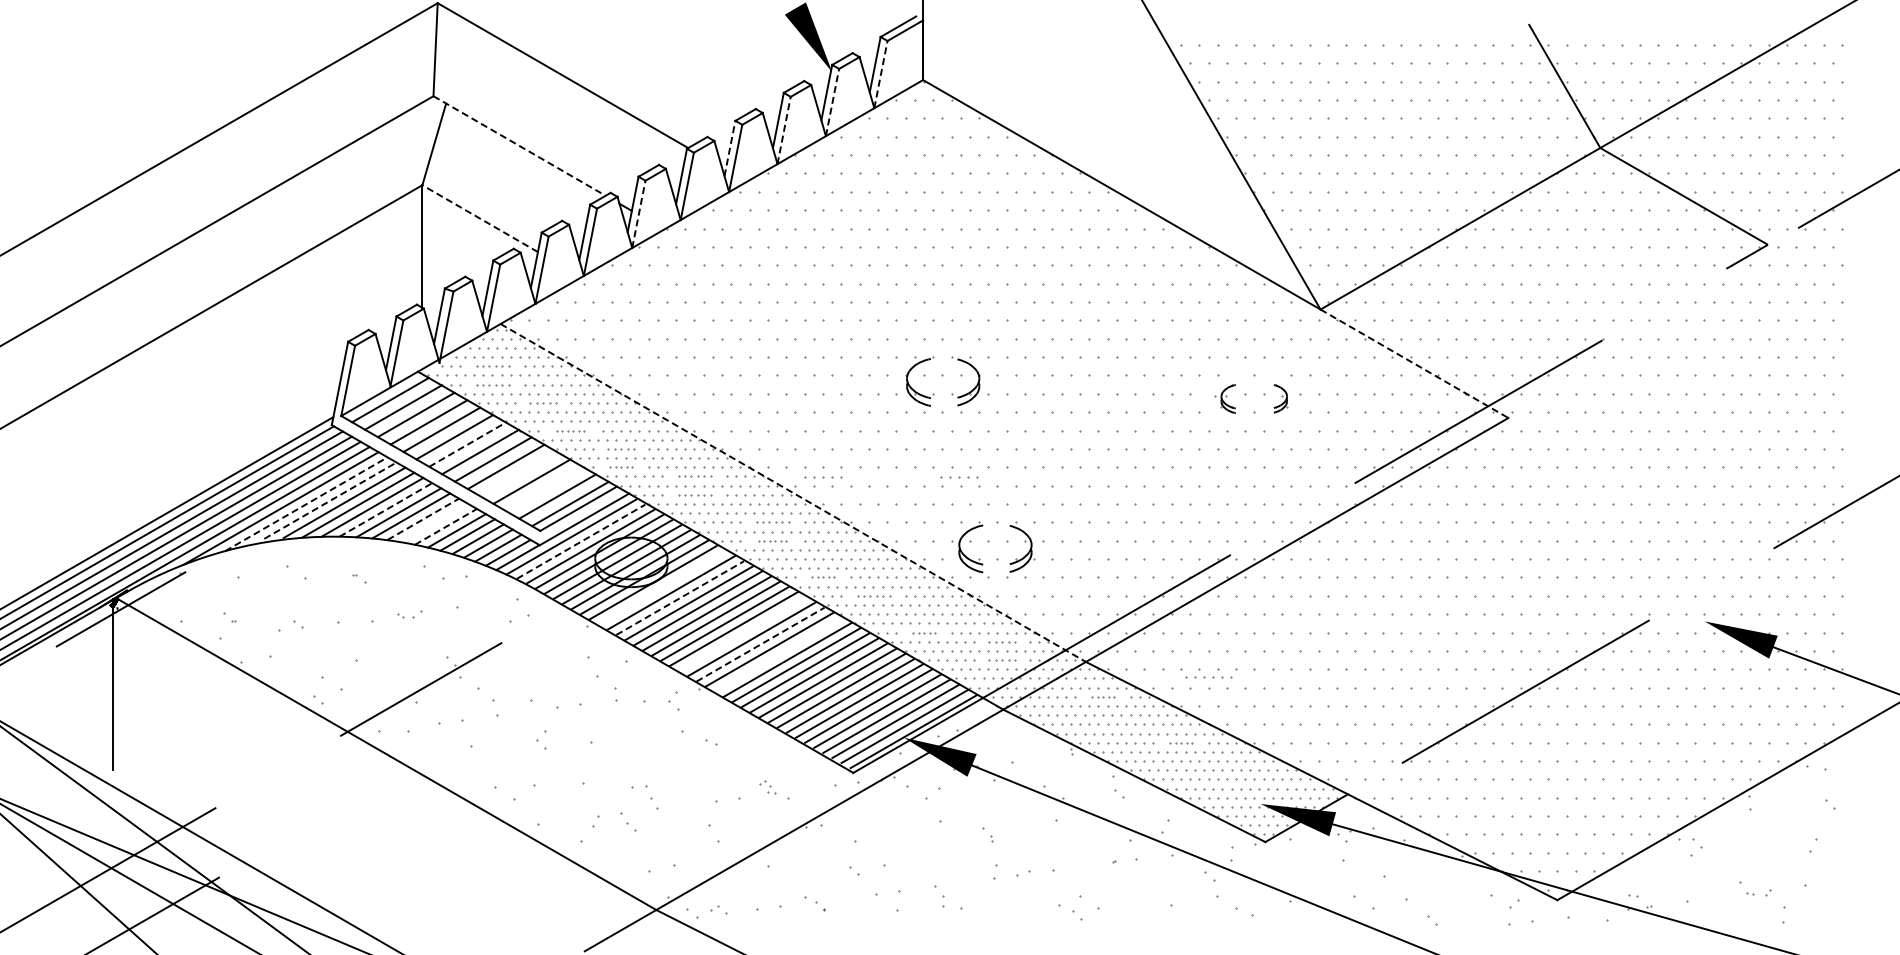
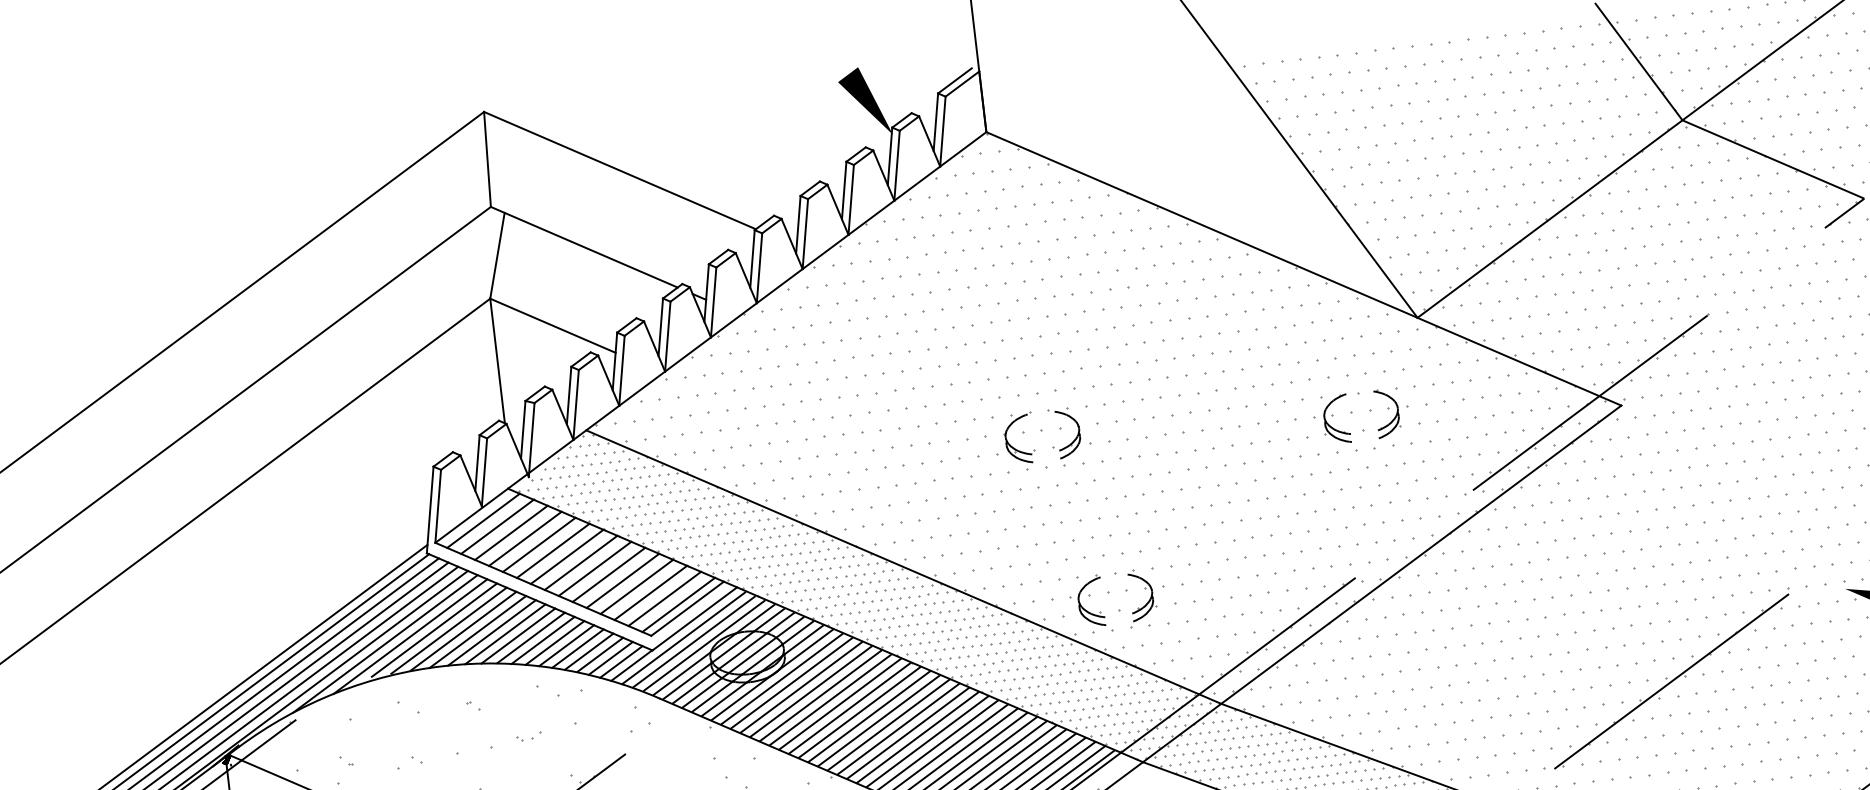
line: (881, 74) -> (943, 131), dashed -> solid
line: (832, 102) -> (897, 165), dashed -> solid
line: (784, 130) -> (851, 199), dashed -> solid
line: (520, 146) -> (585, 247), dashed -> solid
line: (730, 148) -> (798, 224), dashed -> solid
line: (638, 213) -> (713, 301), dashed -> solid
line: (480, 218) -> (553, 325), dashed -> solid
line: (1414, 364) -> (1519, 362), dashed -> solid
part: (492, 366) -> (583, 474), size x1.43
part: (492, 385) -> (585, 493), size x1.43
part: (1225, 398) -> (1331, 419), size x1.67
part: (1280, 398) -> (1387, 412), size x1.67
part: (543, 403) -> (639, 506), size x1.43
part: (570, 431) -> (670, 531), size x1.67
line: (468, 444) -> (568, 556), dashed -> solid
part: (621, 449) -> (724, 543), size x1.43
part: (621, 467) -> (726, 561), size x1.67
line: (518, 474) -> (622, 581), added
part: (694, 476) -> (801, 562), size x1.43
part: (823, 477) -> (932, 547), removed
part: (959, 477) -> (1070, 531), removed
line: (544, 489) -> (650, 593), added
line: (793, 492) -> (903, 566), dashed -> solid
part: (694, 495) -> (803, 581), size x1.43
line: (330, 500) -> (434, 629), dashed -> solid
line: (306, 504) -> (410, 636), dashed -> solid
line: (385, 509) -> (491, 632), dashed -> solid
line: (423, 519) -> (531, 638), dashed -> solid
line: (434, 522) -> (542, 639), added
part: (772, 522) -> (886, 599), size x1.43
line: (445, 526) -> (554, 642), dashed -> solid
line: (581, 541) -> (694, 641), dashed -> solid
part: (772, 541) -> (888, 618), size x1.67
part: (823, 577) -> (944, 649), size x1.67
line: (662, 587) -> (782, 678), added
part: (873, 596) -> (997, 662), size x1.43
line: (680, 598) -> (801, 687), dashed -> solid
part: (924, 633) -> (1053, 694), size x1.67
line: (742, 634) -> (869, 716), added
part: (1002, 642) -> (1134, 694), size x1.43
line: (760, 644) -> (888, 724), dashed -> solid
line: (778, 654) -> (908, 732), added
part: (1002, 660) -> (1136, 712), size x1.43
part: (1208, 677) -> (1347, 705), removed
part: (1103, 697) -> (1243, 737), size x1.67
part: (1181, 743) -> (1328, 775), size x1.67

